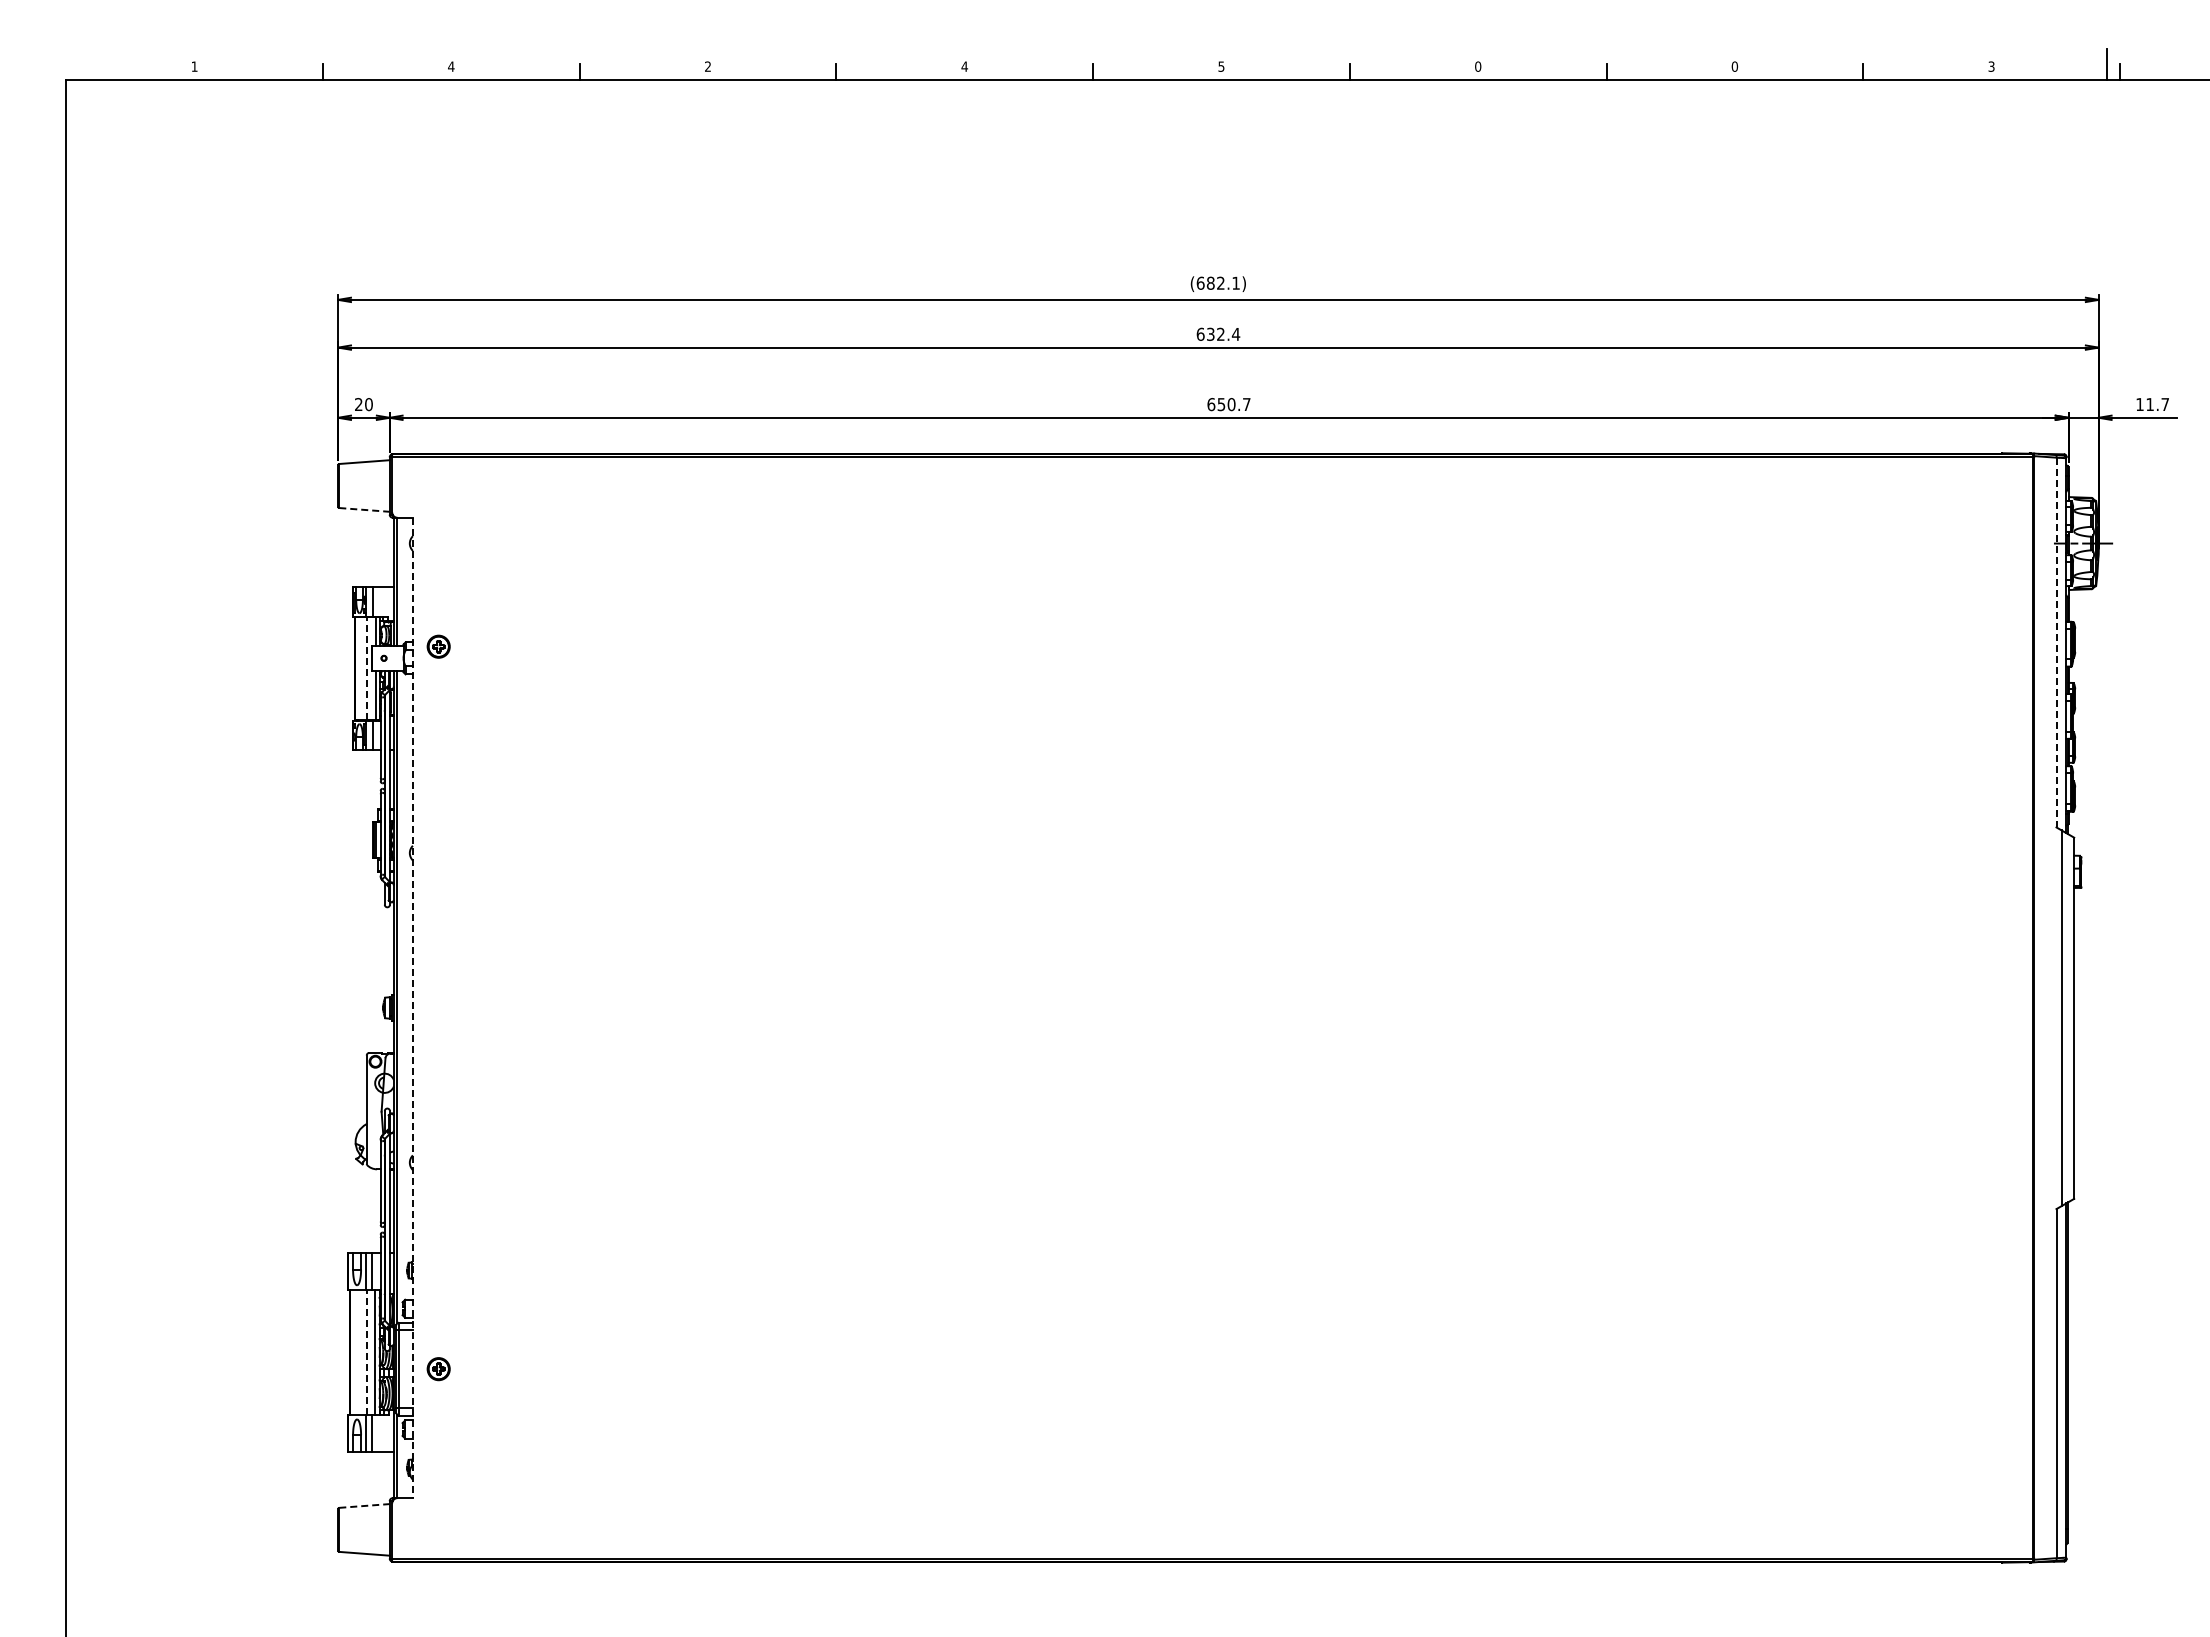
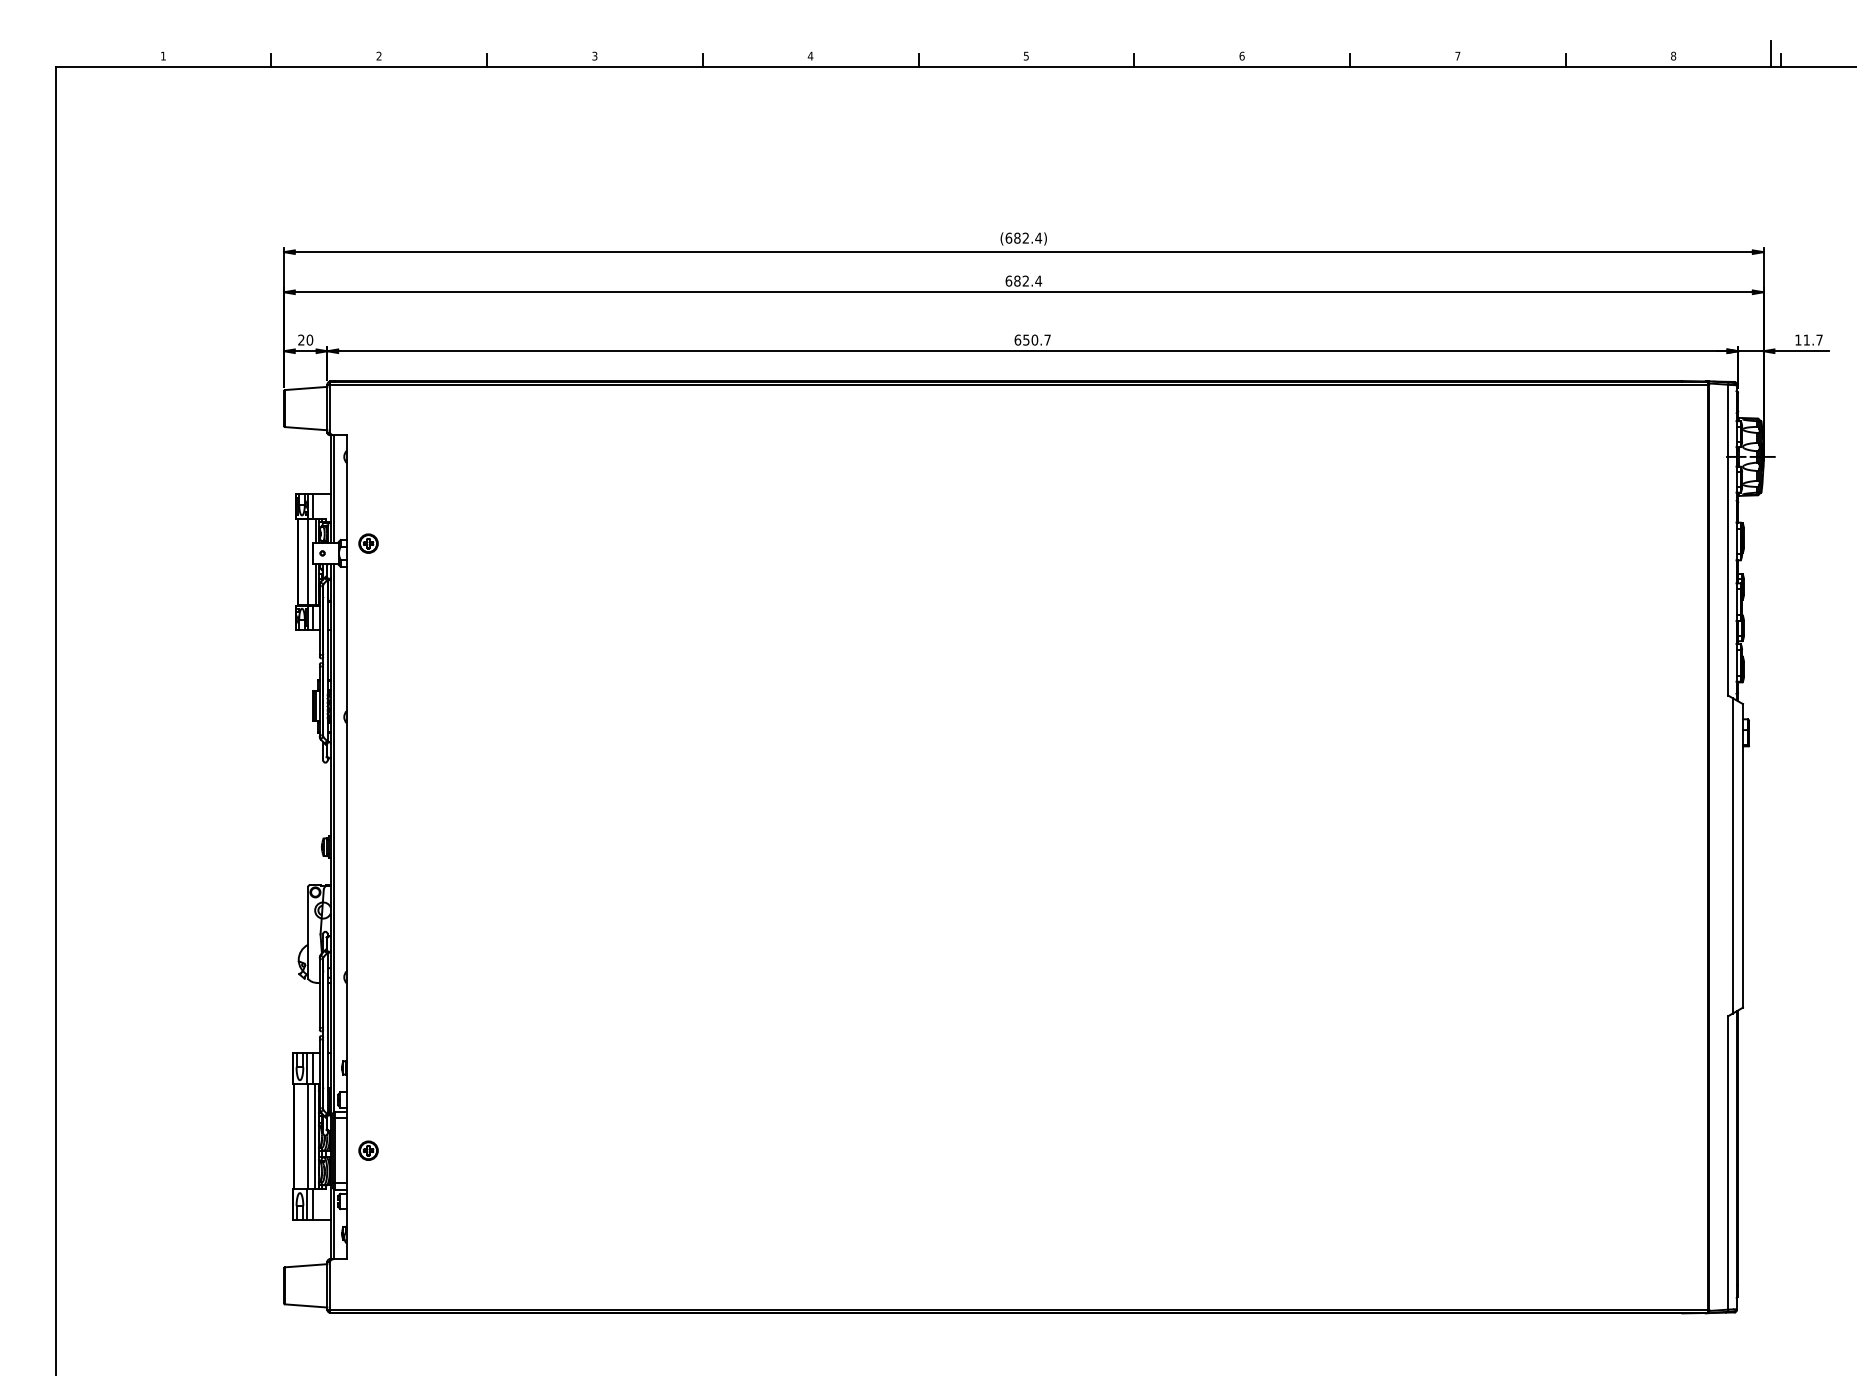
text: (451, 66) -> (379, 56), 4 -> 2
text: (707, 66) -> (594, 56), 2 -> 3
text: (1478, 66) -> (1242, 56), 0 -> 6
text: (1734, 66) -> (1457, 56), 0 -> 7
text: (1991, 66) -> (1673, 56), 3 -> 8
text: (1235, 282) -> (1038, 237), (682.1) -> (682.4)
text: (1210, 333) -> (1017, 280), 632.4 -> 682.4
line: (364, 509) -> (306, 428), dashed -> solid
line: (2056, 642) -> (1728, 540), dashed -> solid
line: (366, 668) -> (307, 561), dashed -> solid
line: (412, 1008) -> (346, 847), dashed -> solid
line: (366, 1352) -> (307, 1136), dashed -> solid
line: (364, 1505) -> (306, 1265), dashed -> solid

